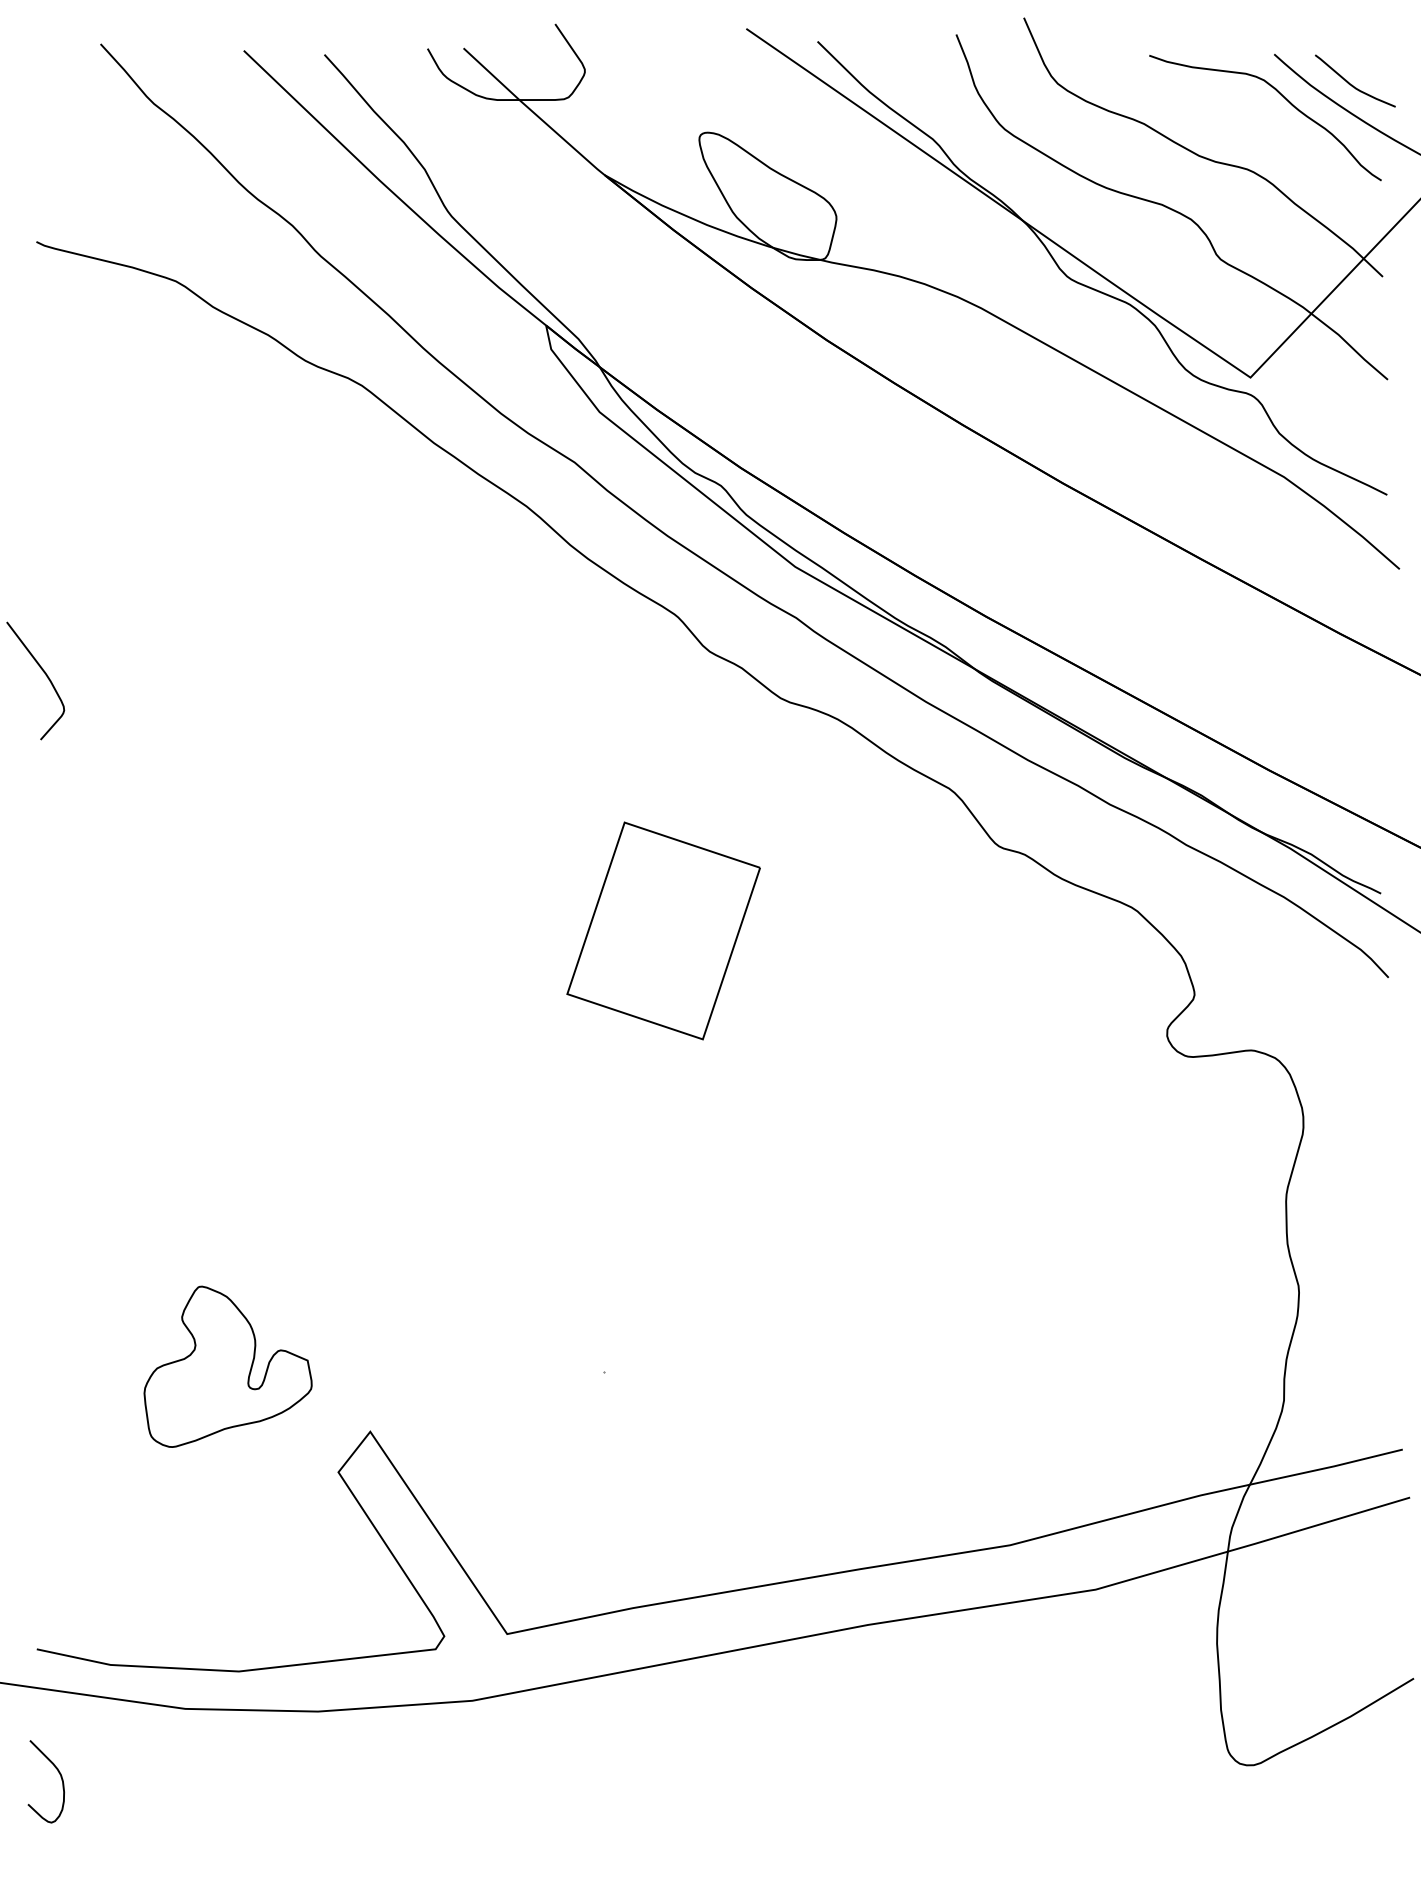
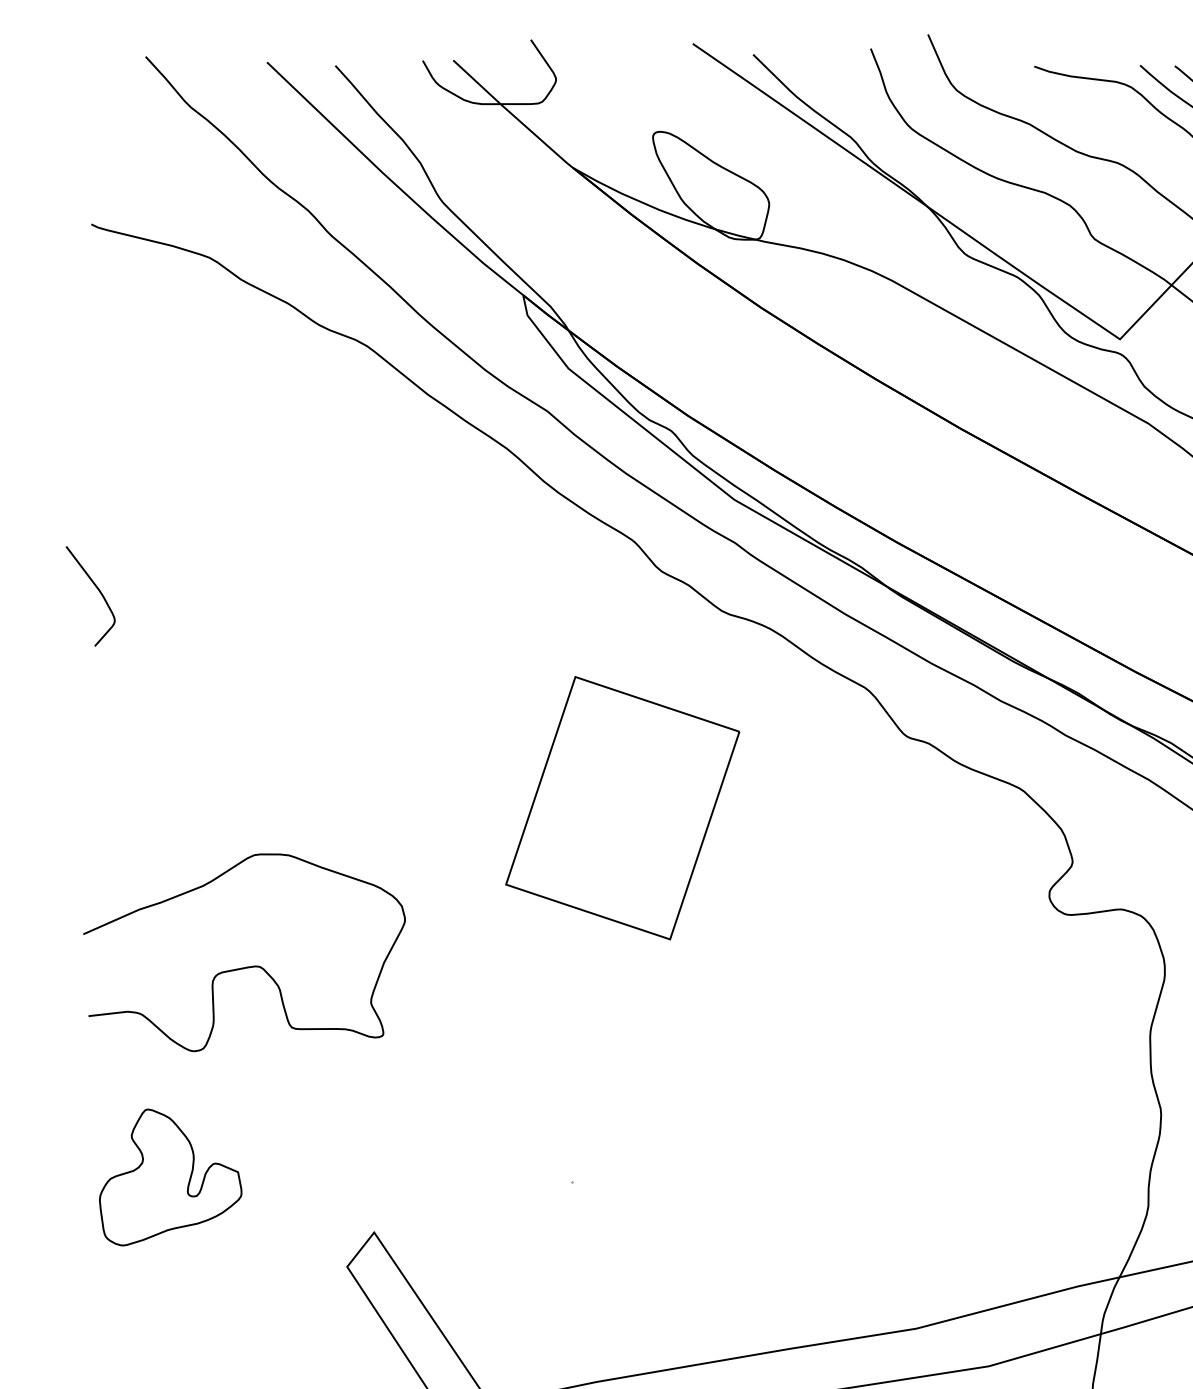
part: (663, 930) -> (622, 807), size x1.43
curve: (216, 1118) -> (243, 967), added
part: (227, 1366) -> (170, 1177), moved

